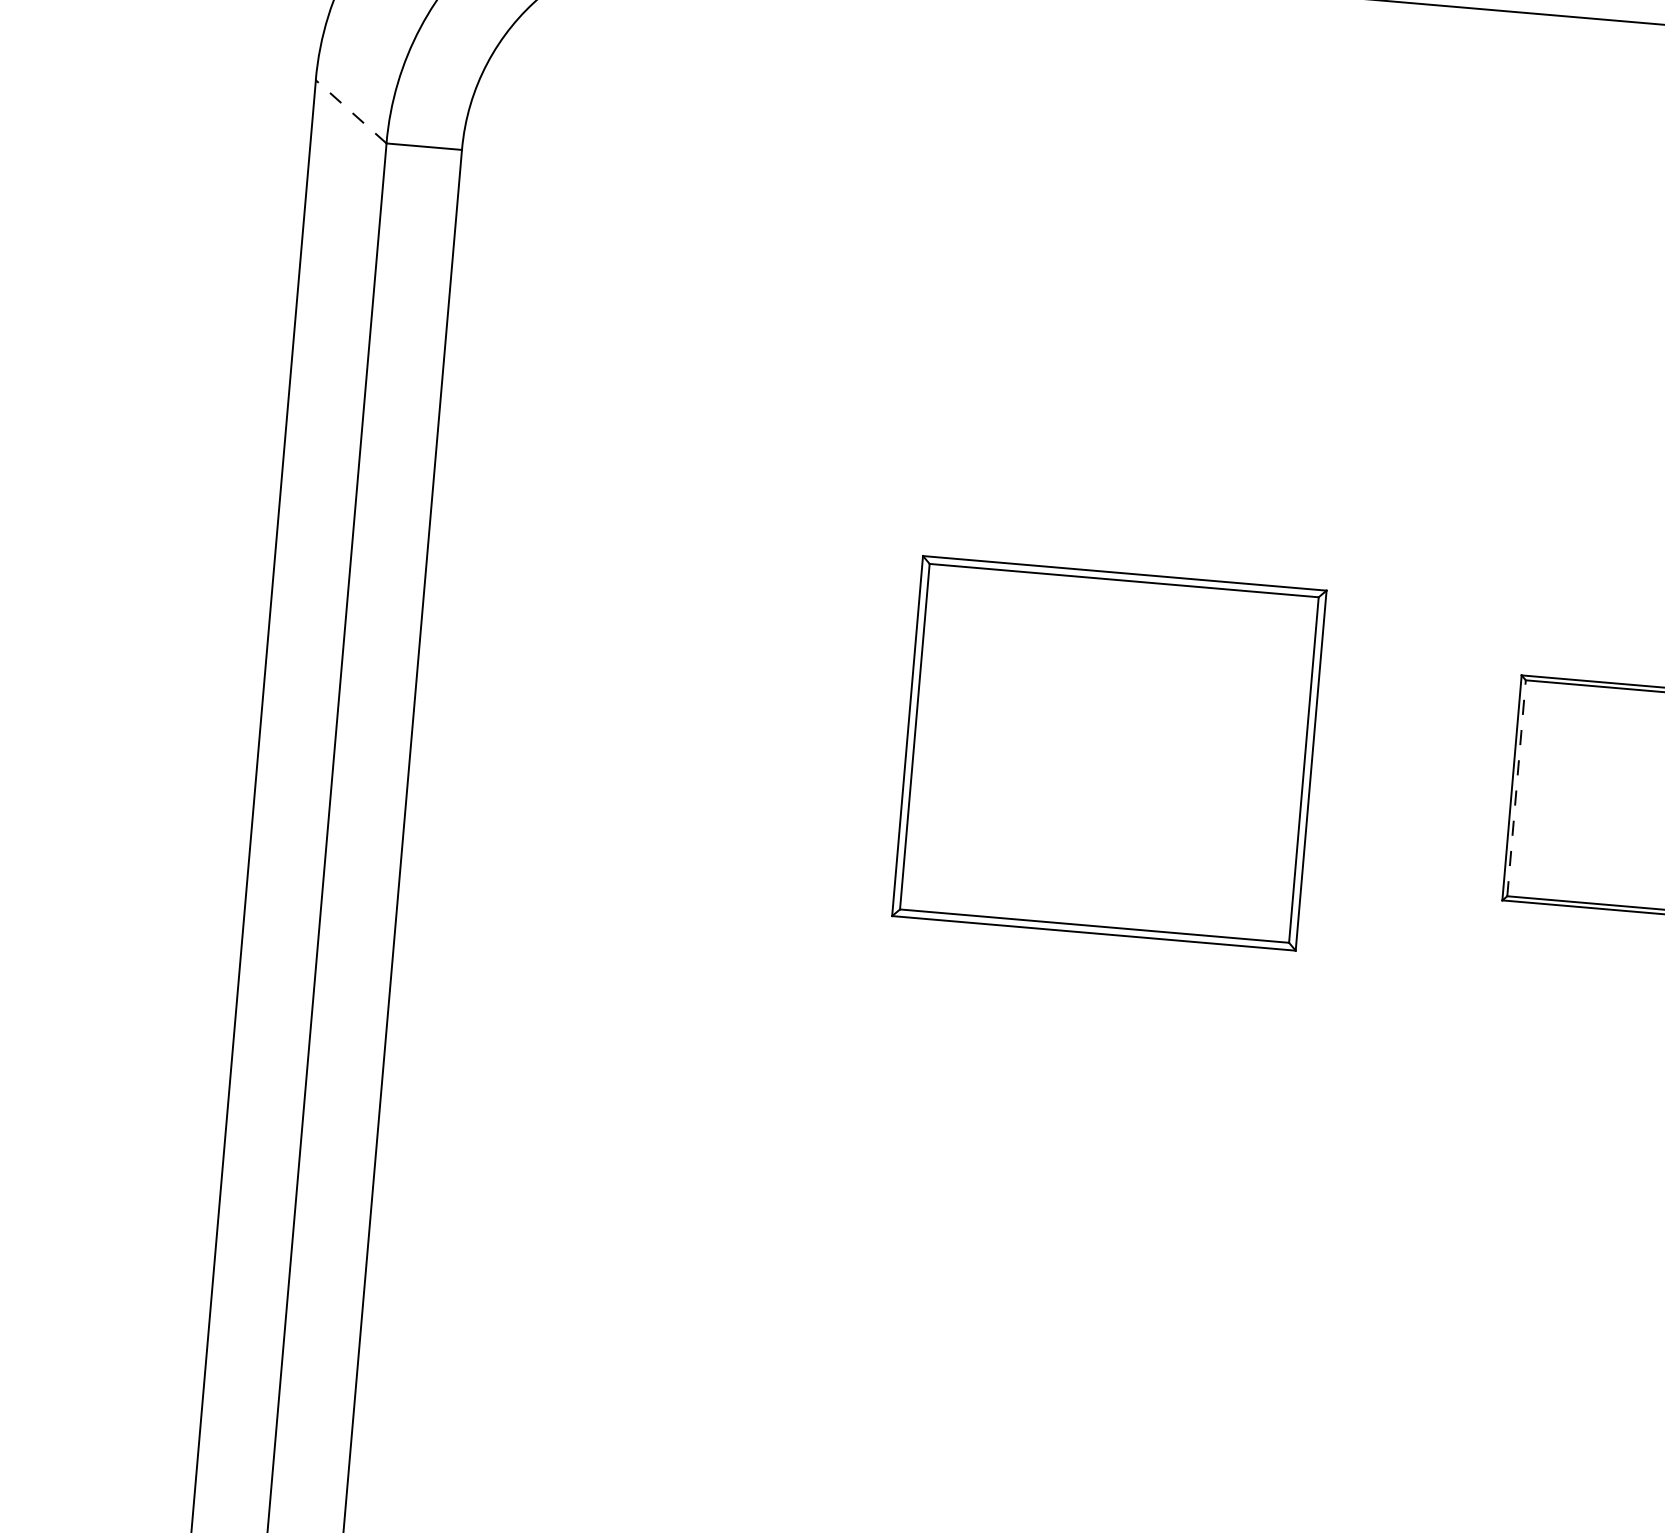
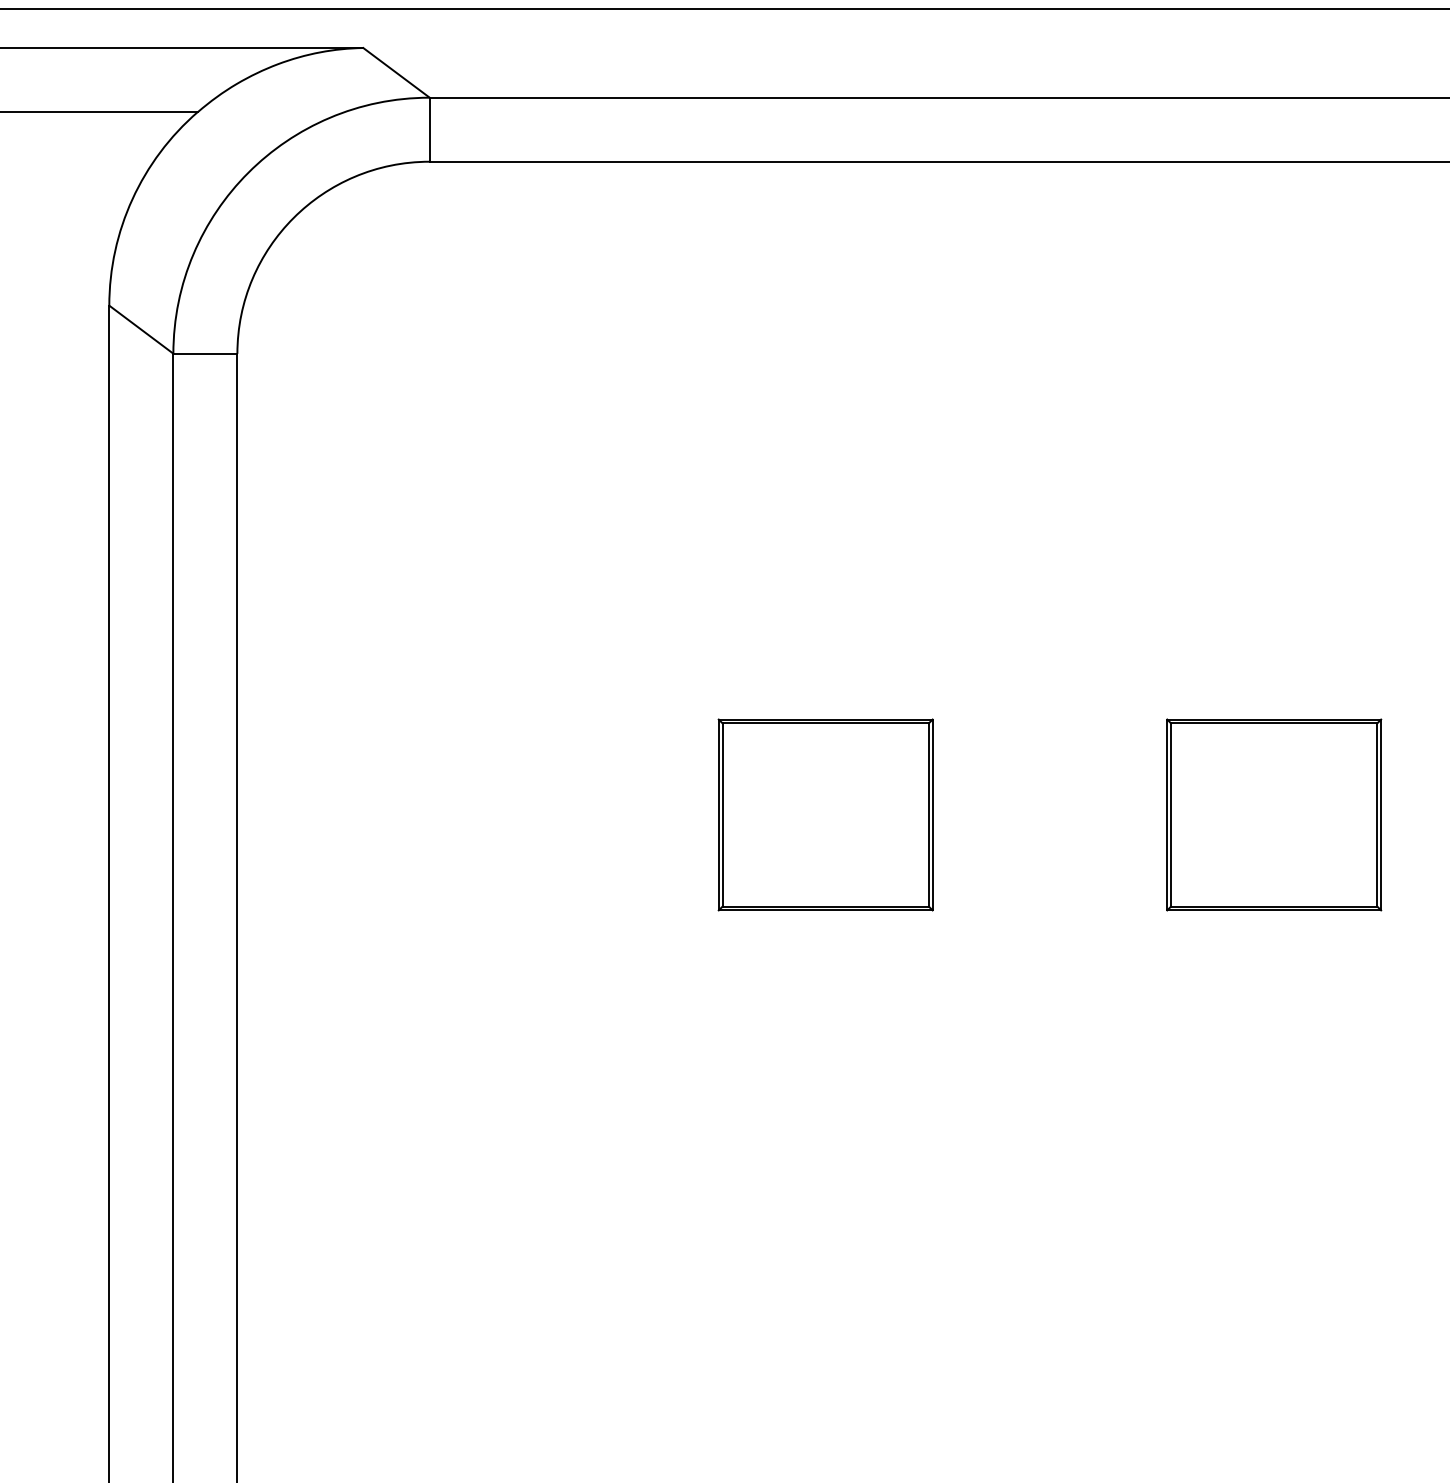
line: (351, 111) -> (141, 329), dashed -> solid
part: (1109, 752) -> (825, 814), size x0.62
line: (1517, 787) -> (1171, 814), dashed -> solid

